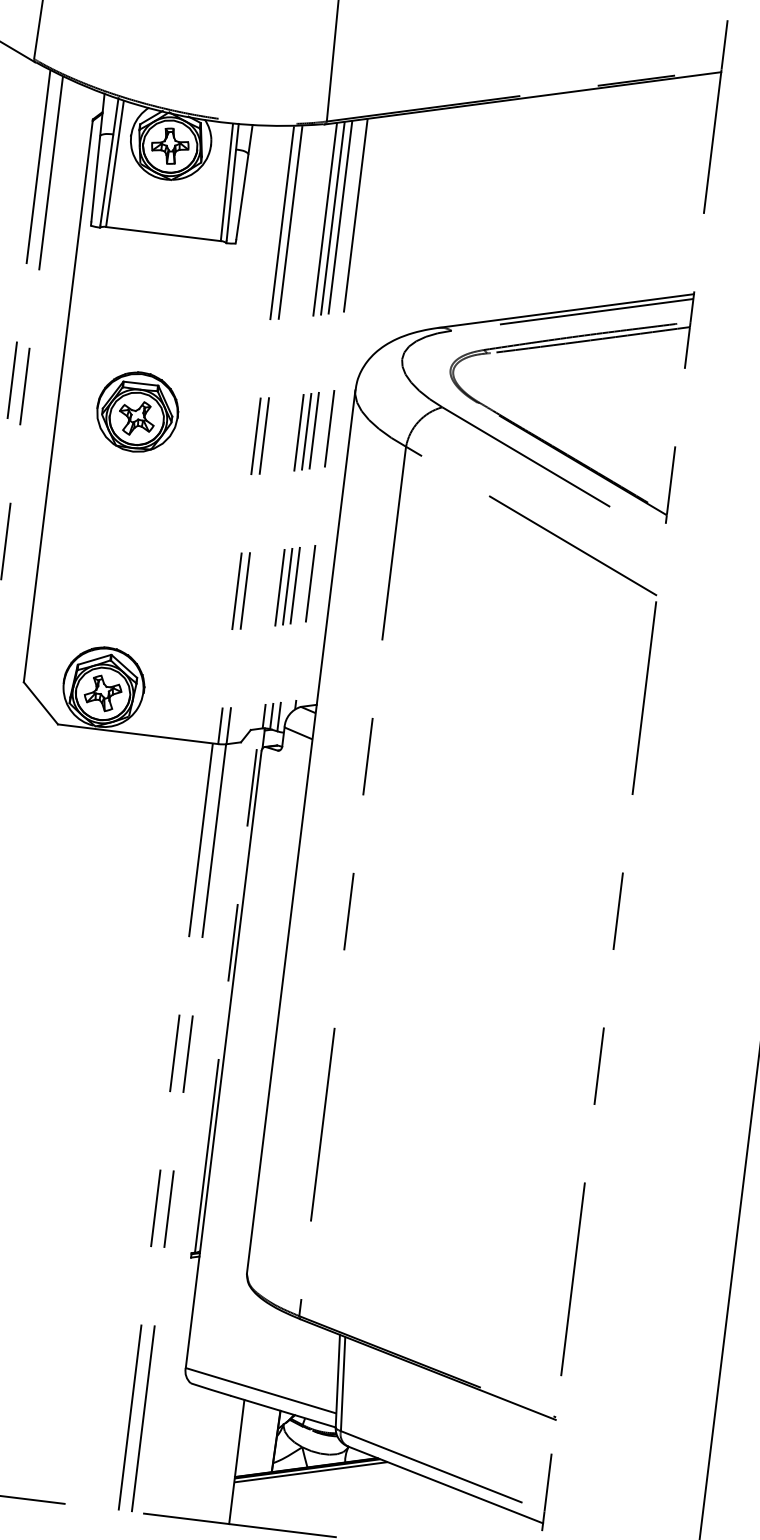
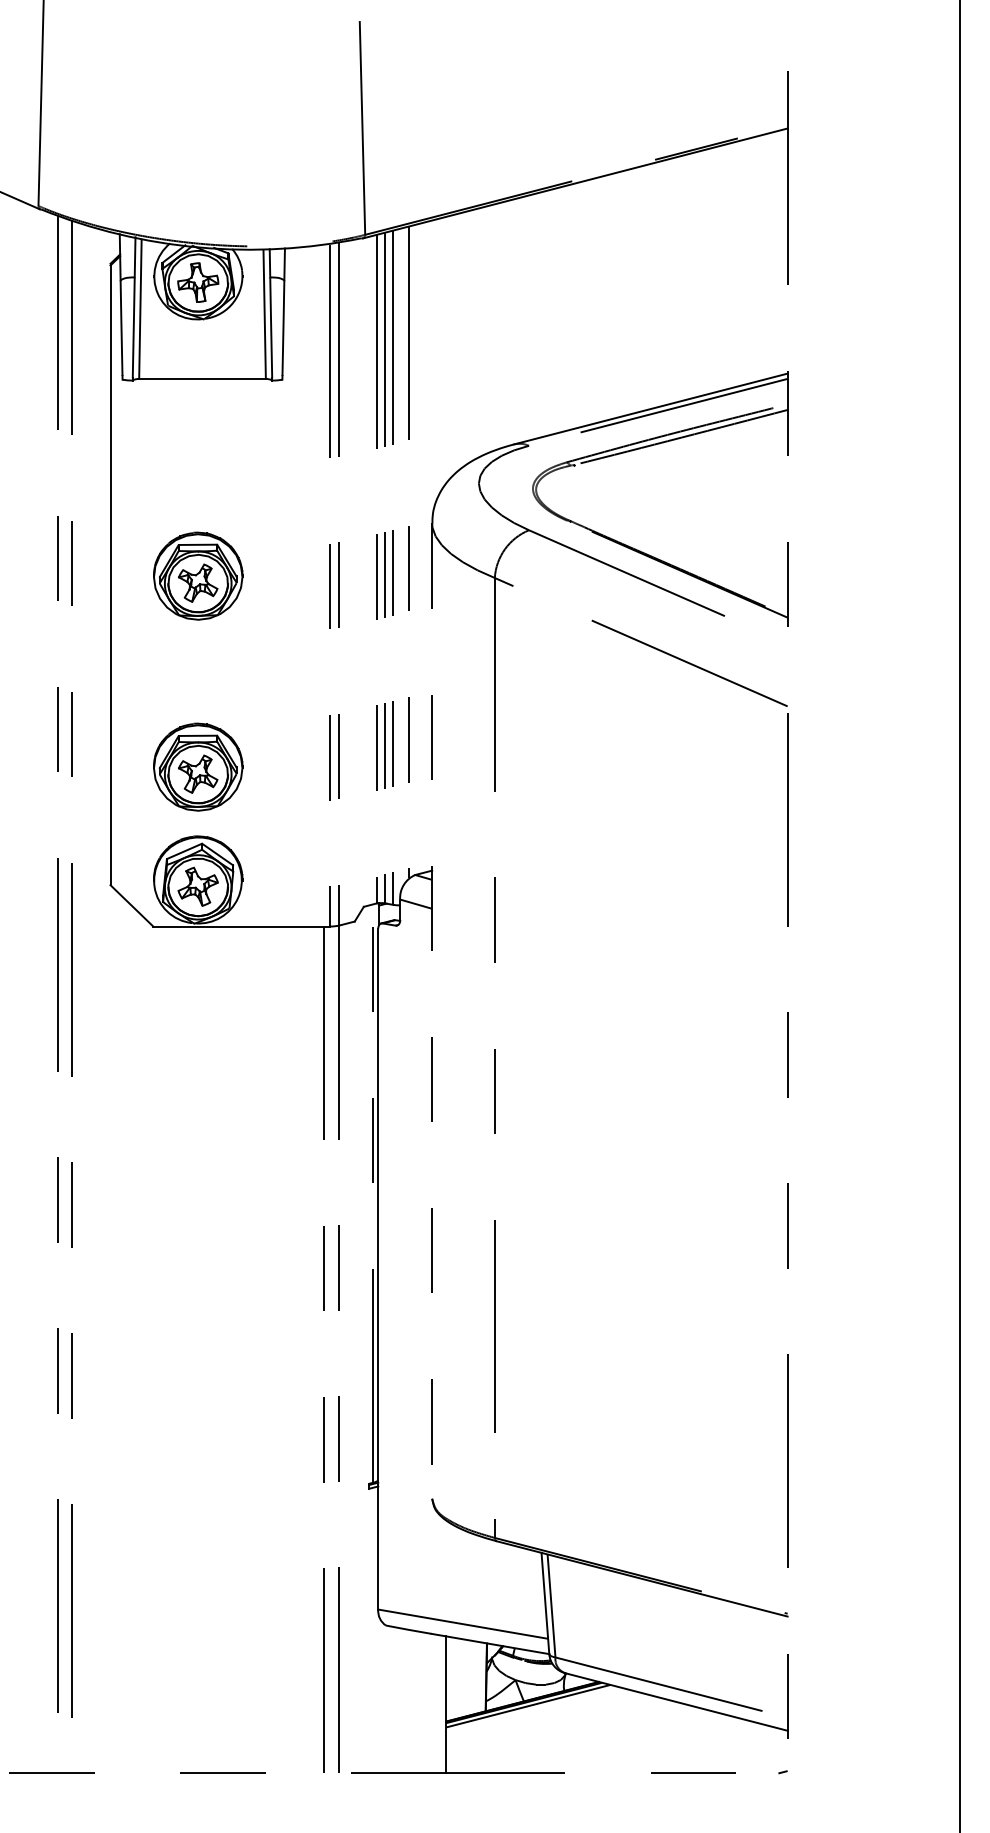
part: (116, 584) -> (198, 766), added
line: (301, 832) -> (432, 1011), solid -> dashed

